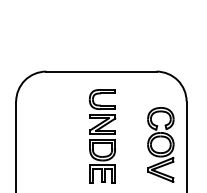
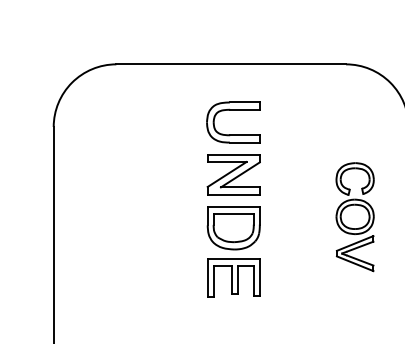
part: (160, 144) -> (354, 216), size x0.7

